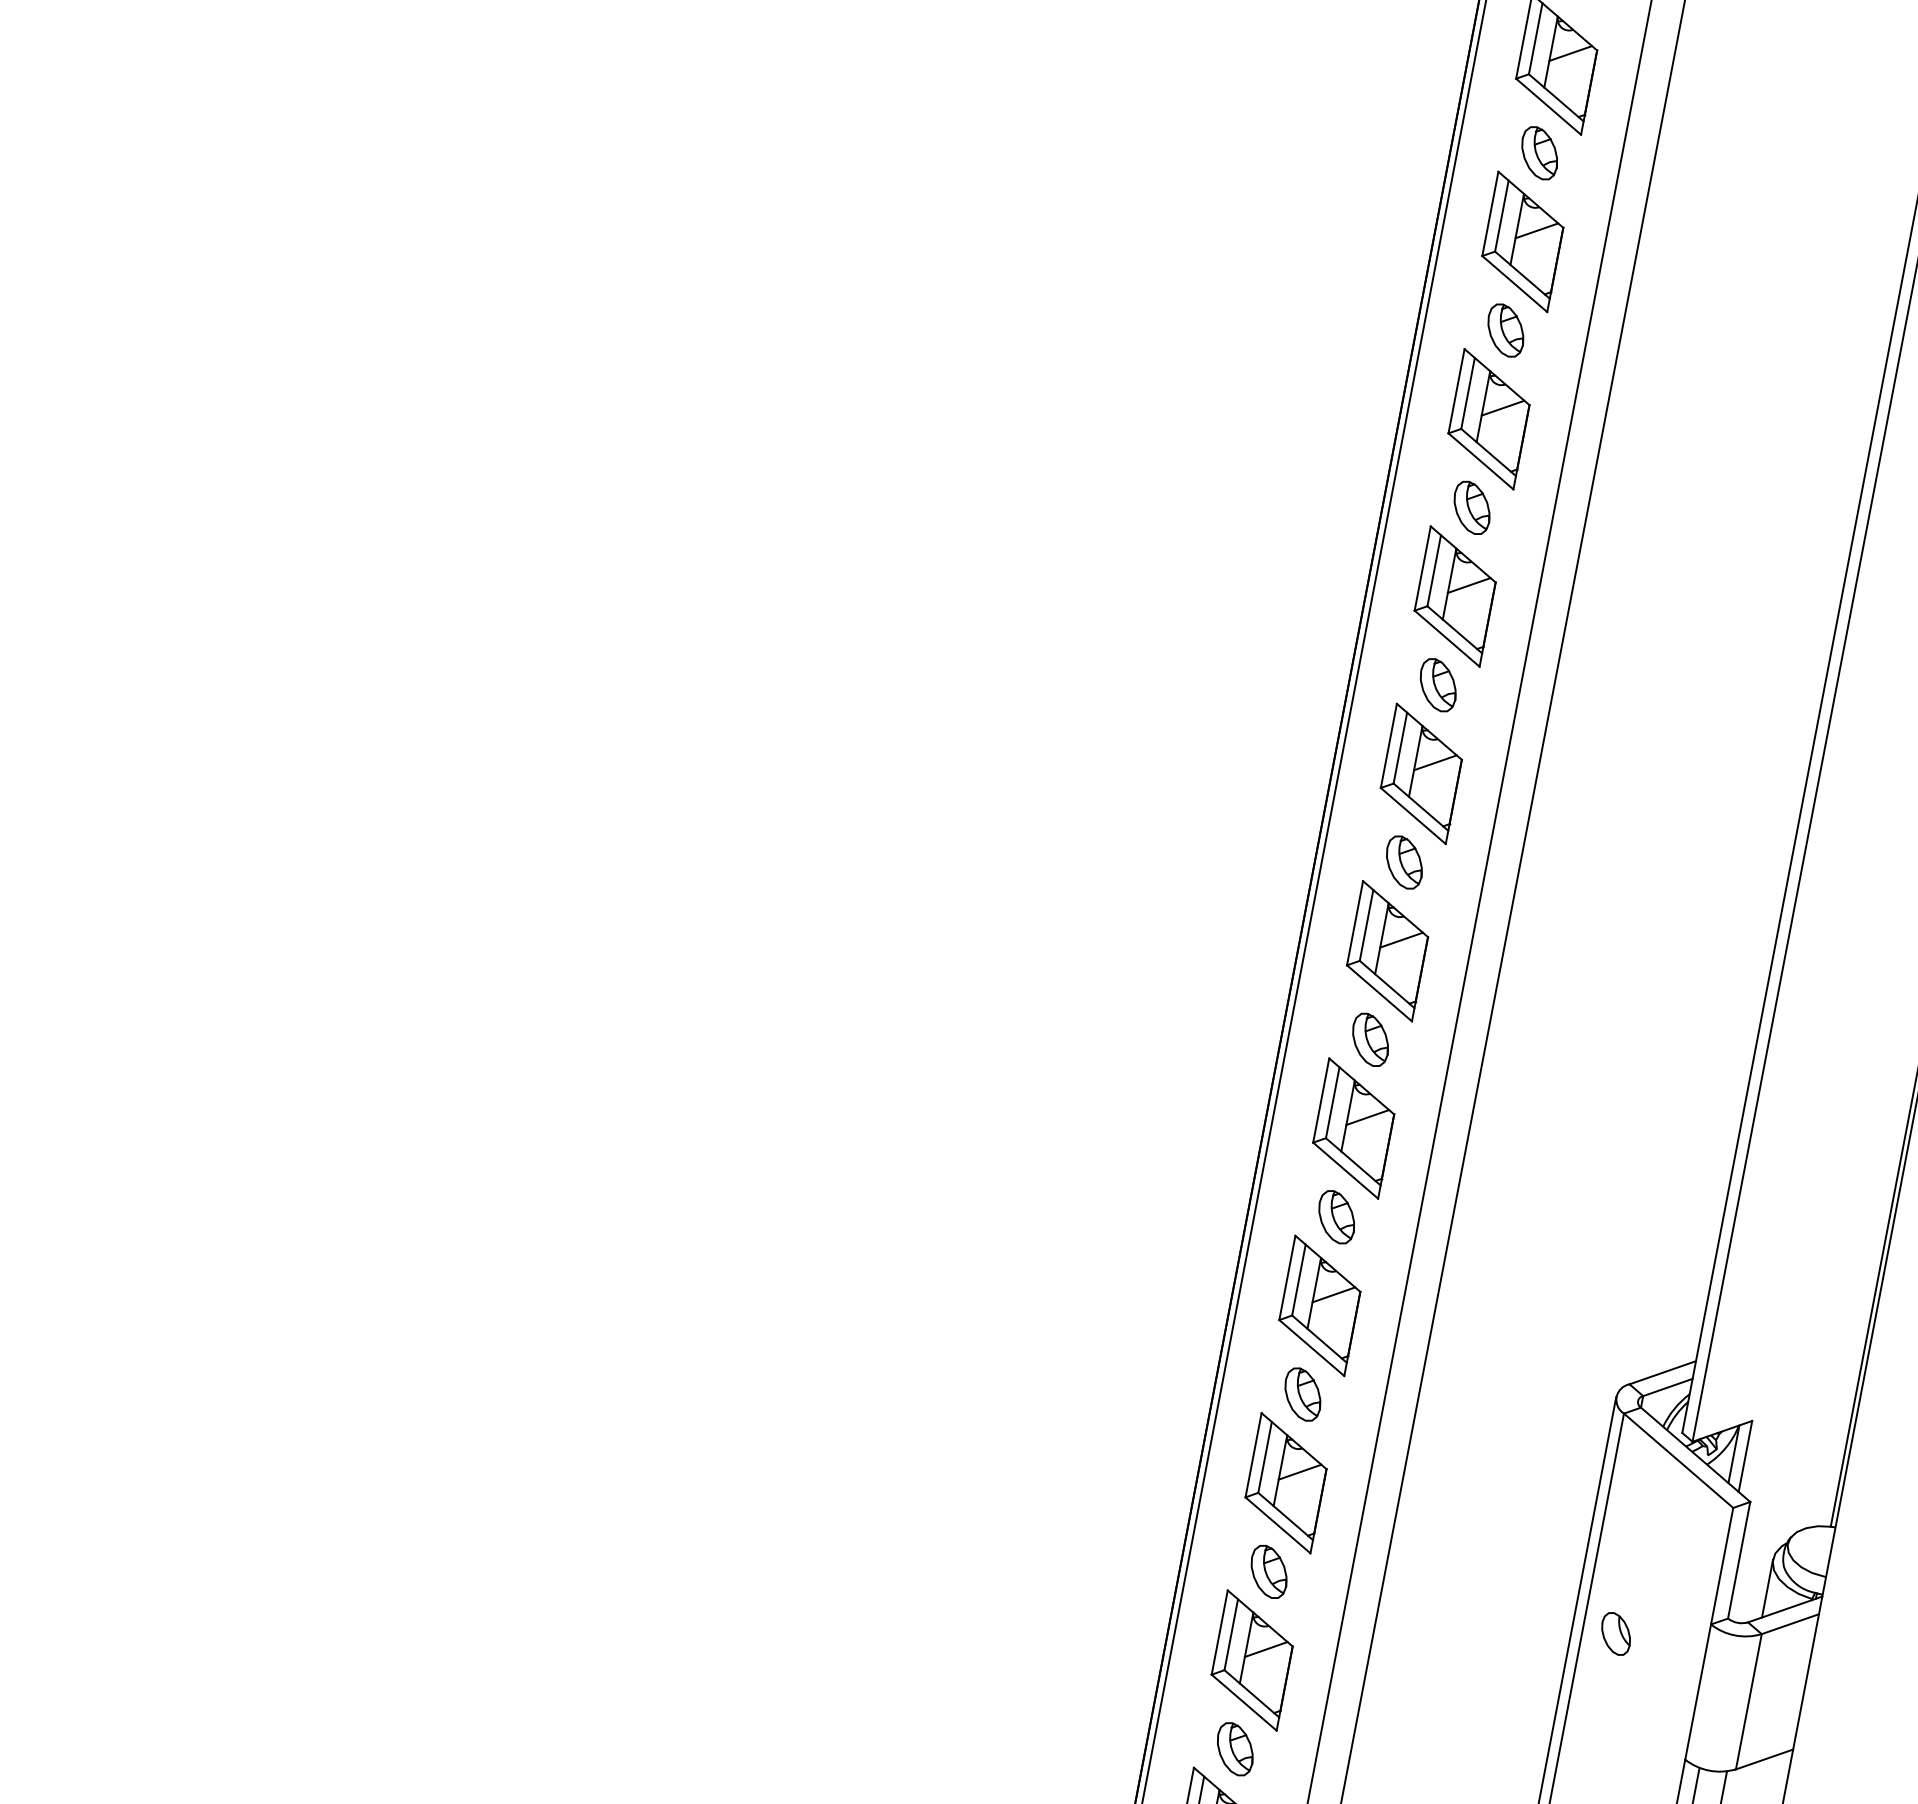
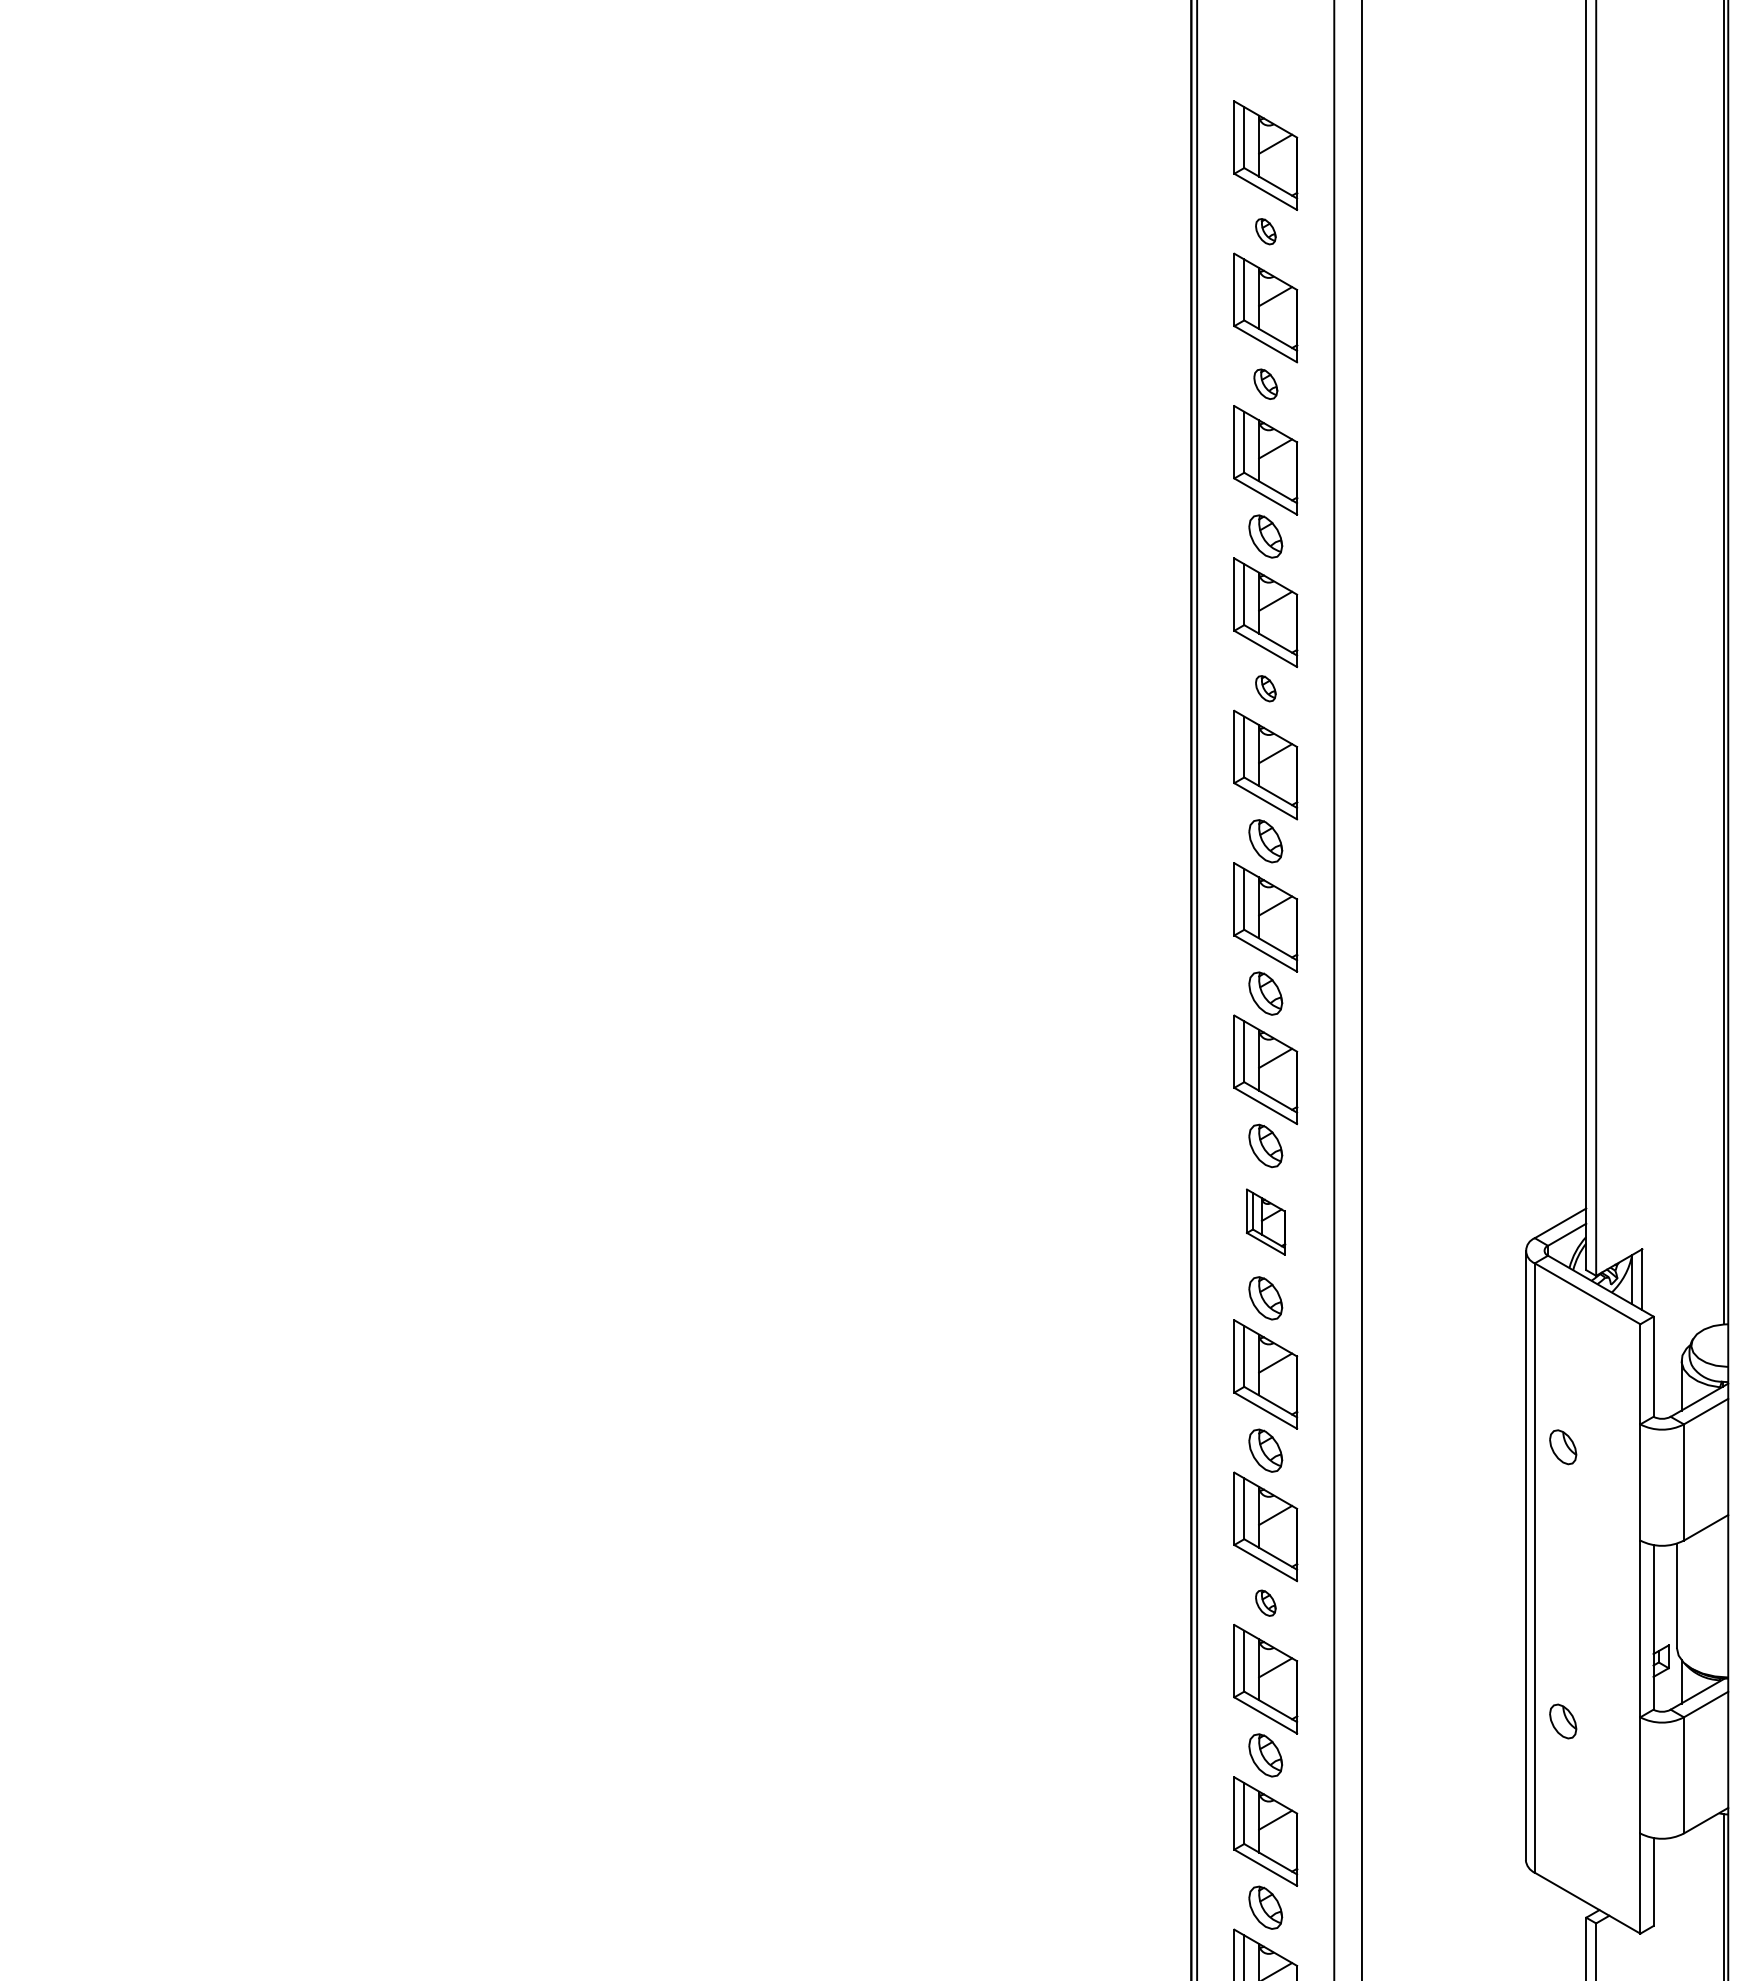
part: (1539, 152) -> (1265, 231), size x0.6
part: (1505, 330) -> (1265, 384), size x0.7
part: (1438, 684) -> (1265, 688), size x0.6
part: (1319, 1305) -> (1265, 1221), size x0.6
part: (1234, 1749) -> (1265, 1603), size x0.6

